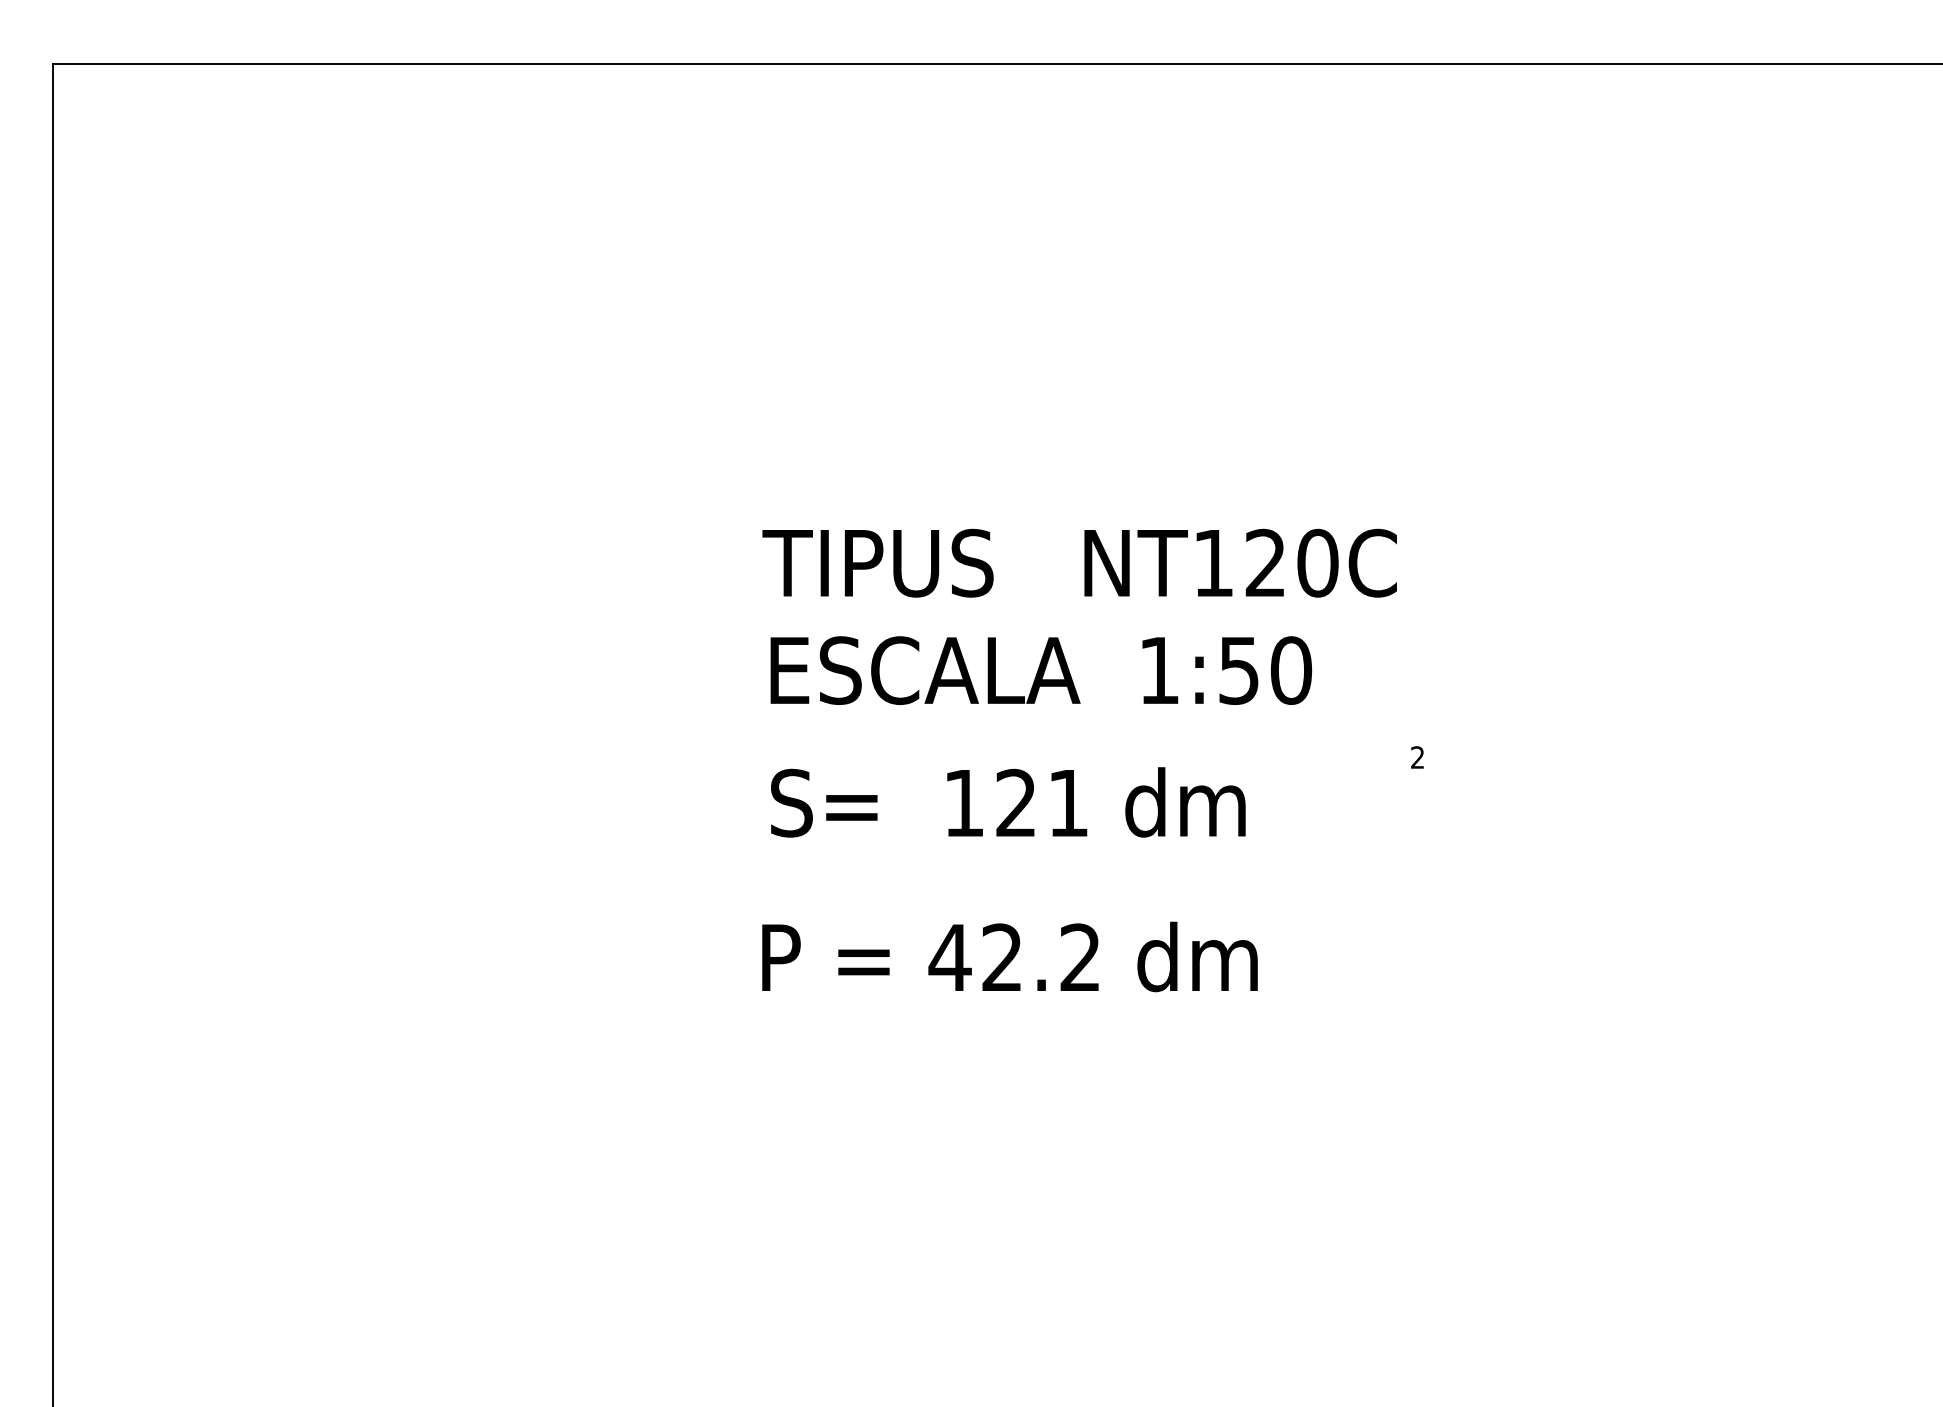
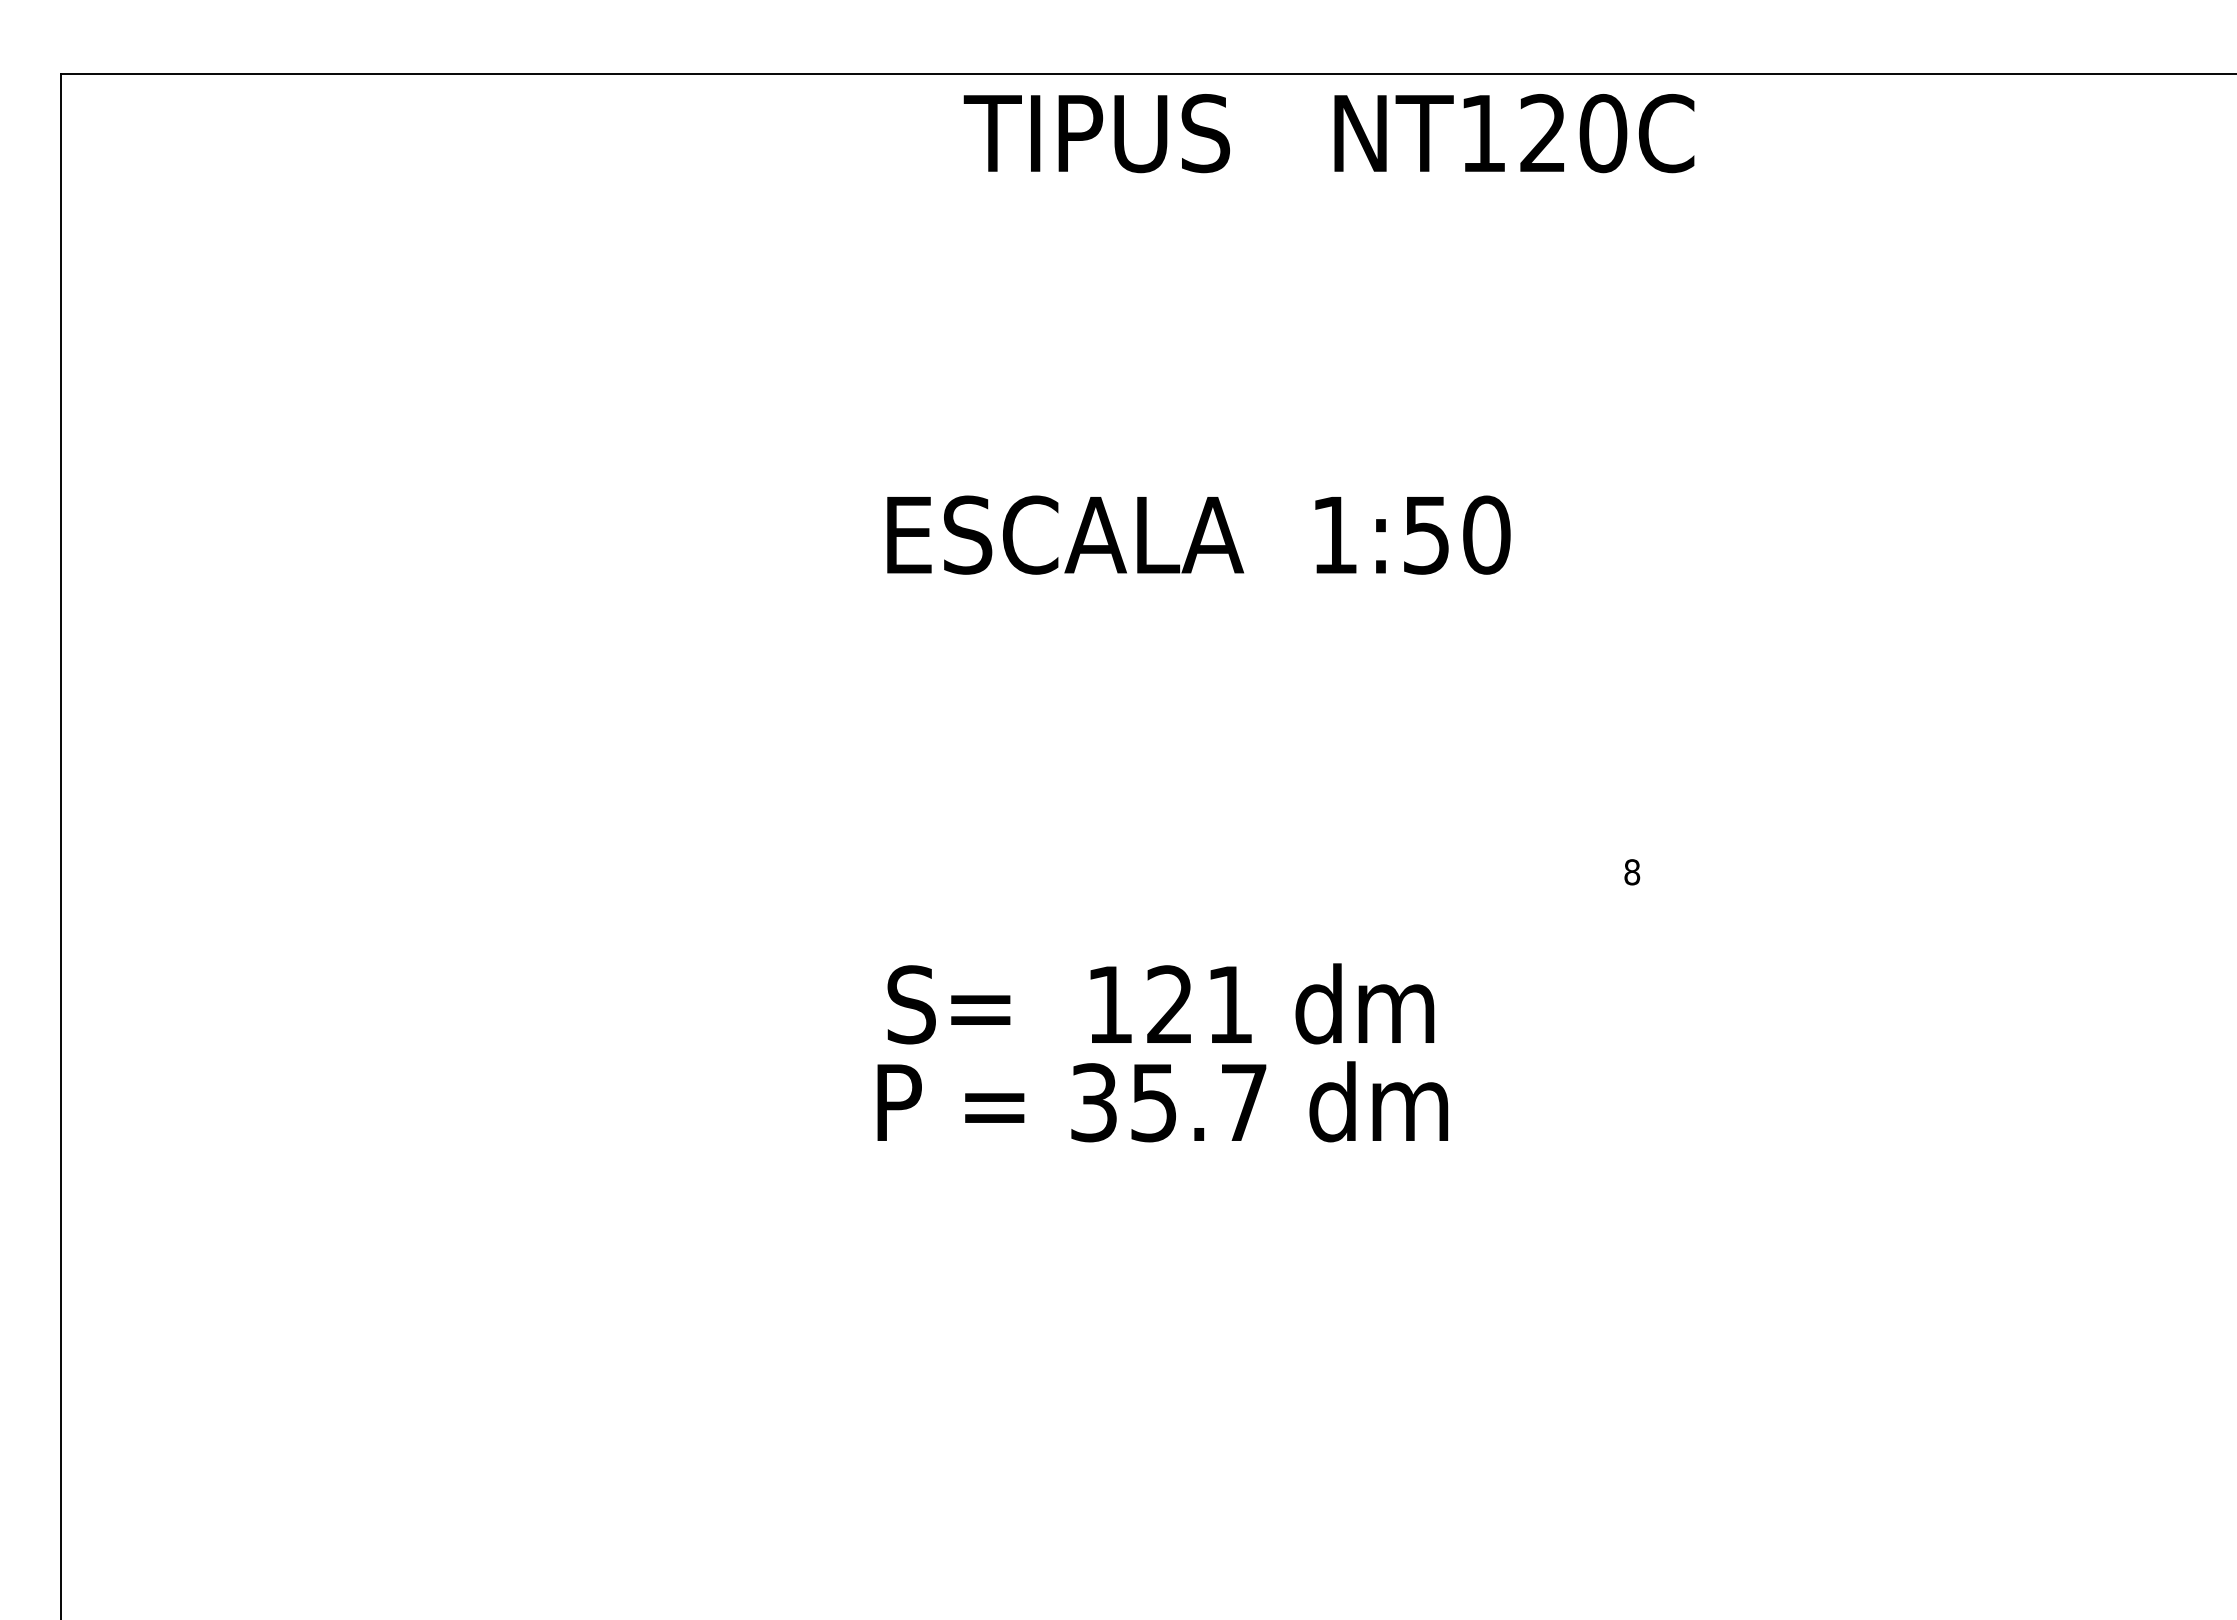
text: (1079, 563) -> (1328, 133), moved
text: (1040, 670) -> (1198, 534), moved
text: (1417, 757) -> (1632, 872), 2 -> 8
text: (1007, 802) -> (1160, 1003), moved
text: (1014, 957) -> (1167, 1102), 42.2 -> 35.7

